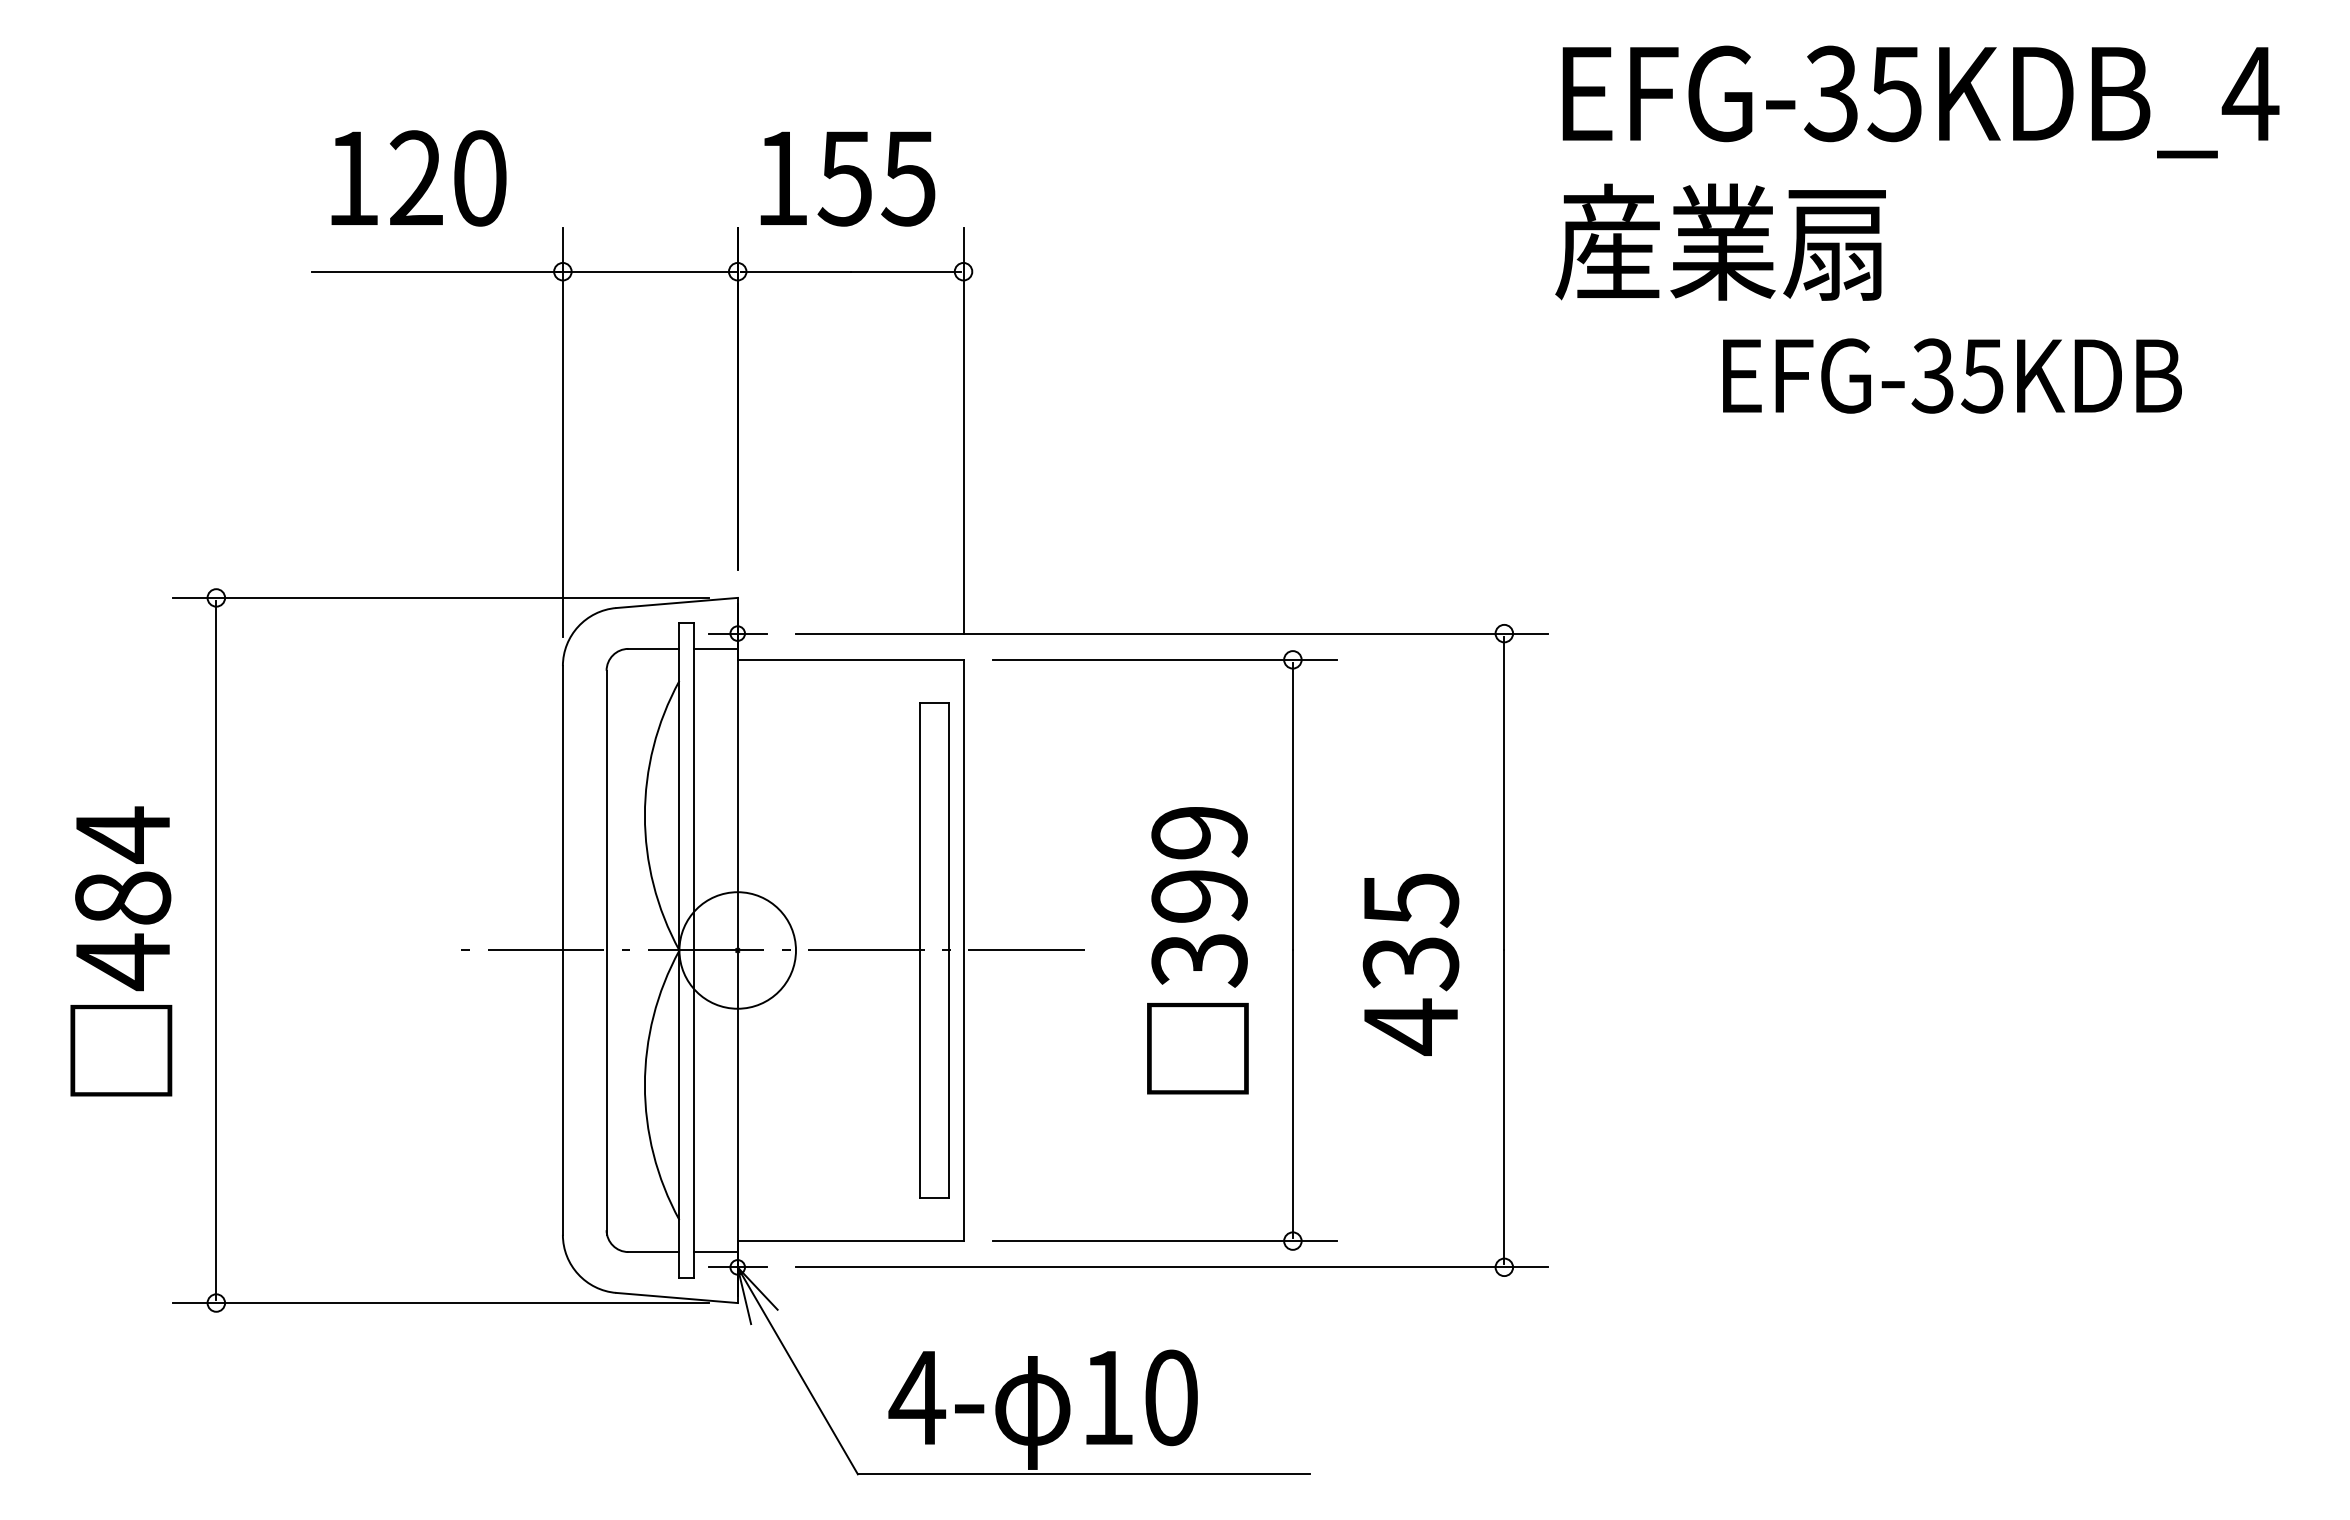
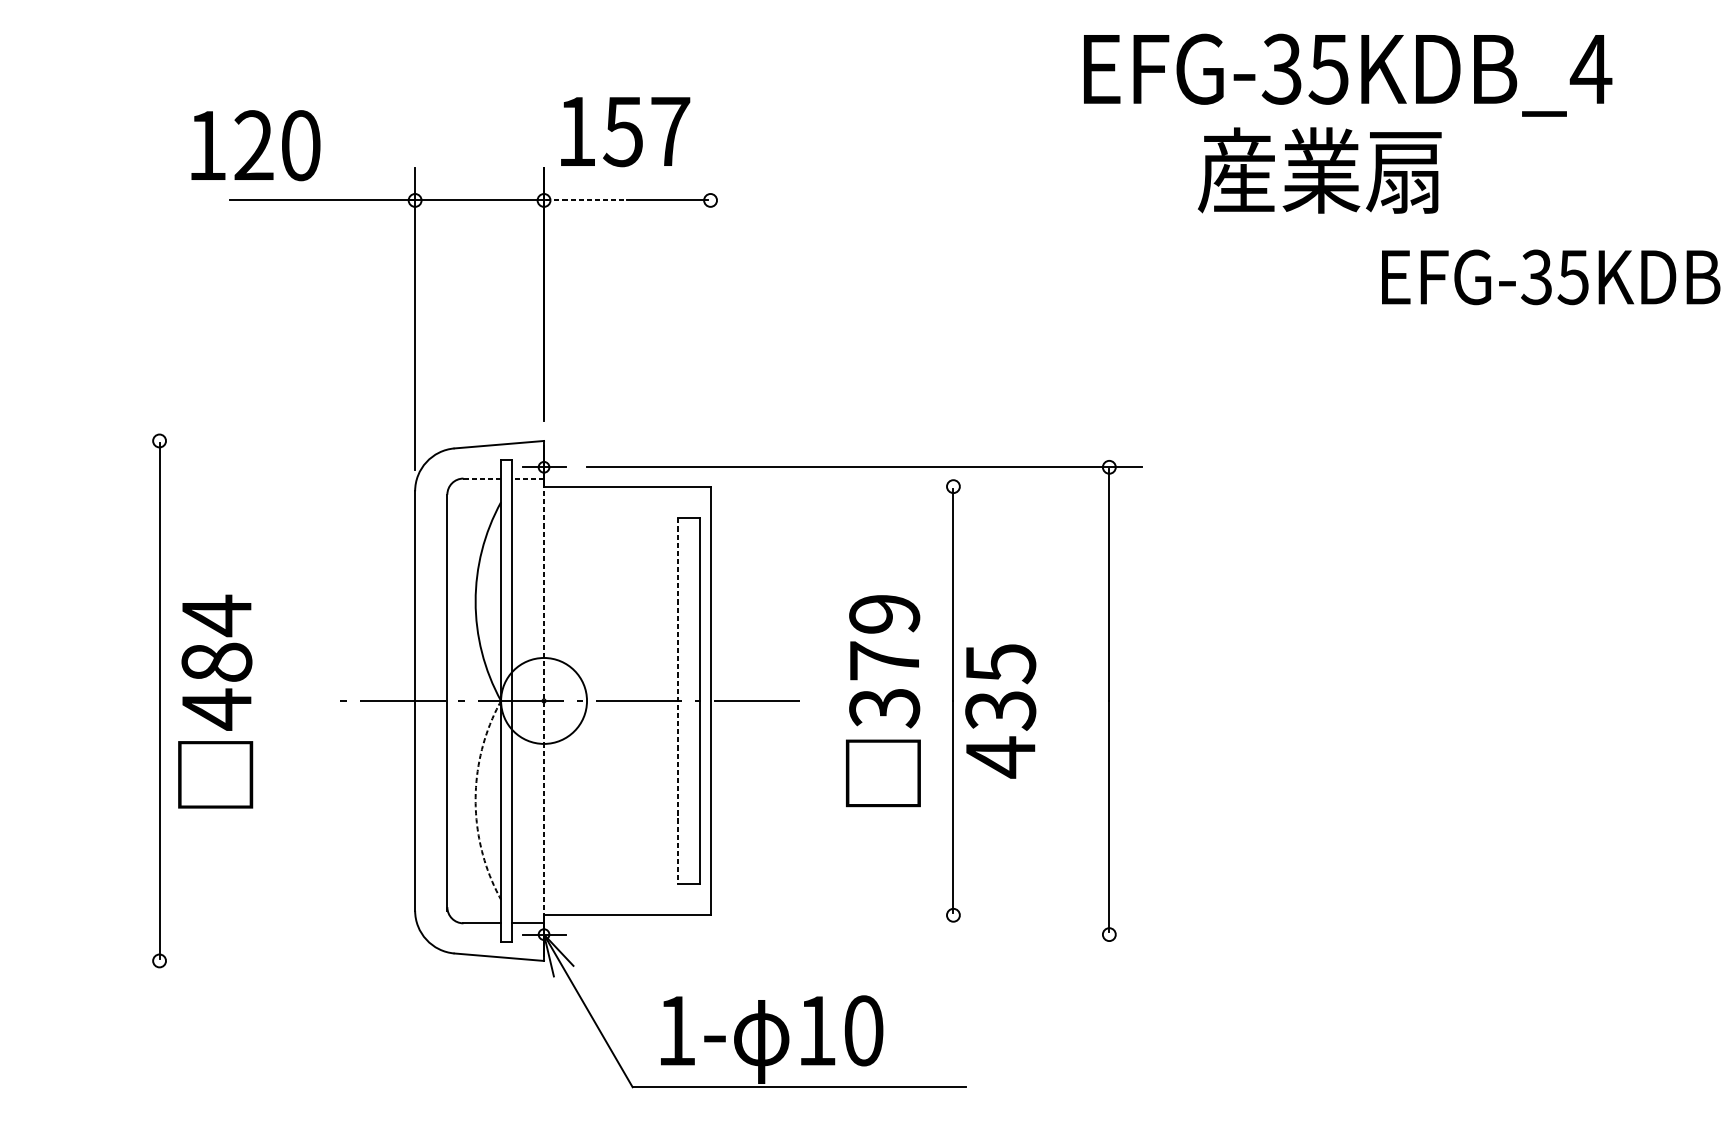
text: (1920, 101) -> (1347, 74), moved
text: (418, 178) -> (255, 145), moved
text: (908, 178) -> (669, 131), 155 -> 157
text: (1720, 241) -> (1319, 170), moved
line: (795, 271) -> (586, 200), solid -> dashed
text: (1952, 375) -> (1551, 276), moved
line: (963, 430) -> (710, 317), removed
line: (440, 597) -> (324, 440), removed
line: (653, 648) -> (481, 478), solid -> dashed
line: (715, 648) -> (527, 478), solid -> dashed
line: (1164, 659) -> (858, 486), removed
text: (1199, 895) -> (884, 660), 399 -> 379
line: (737, 950) -> (543, 700), solid -> dashed
line: (919, 950) -> (678, 700), solid -> dashed
text: (121, 951) -> (215, 701), moved
text: (1410, 964) -> (1000, 711), moved
arc: (644, 1085) -> (475, 800), solid -> dashed
line: (1164, 1241) -> (858, 915), removed
line: (1172, 1267) -> (864, 934), removed
line: (440, 1303) -> (324, 961), removed
text: (917, 1397) -> (676, 1030), 4- -> 1-

